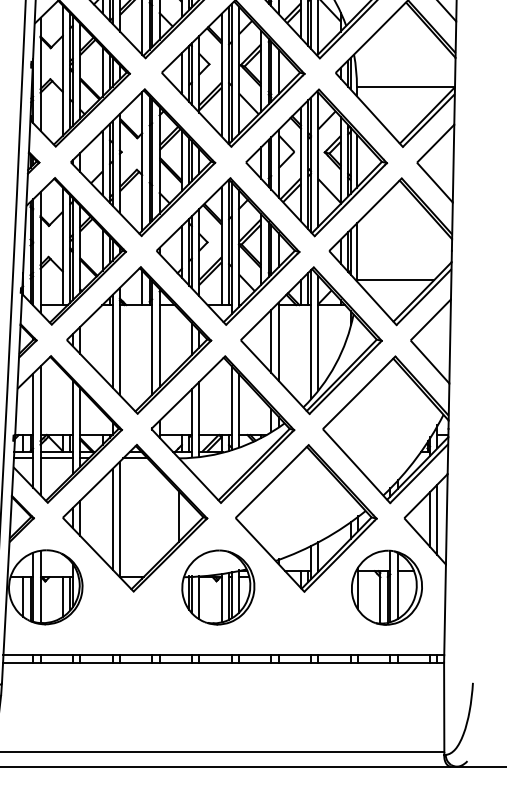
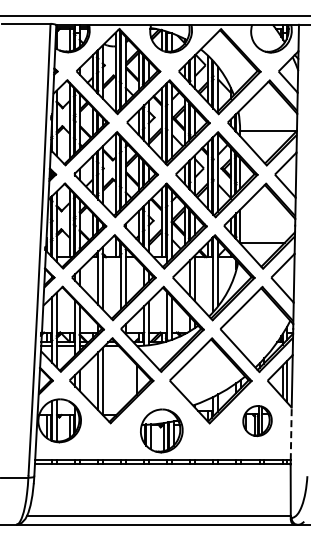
part: (217, 586) -> (161, 430), moved
part: (386, 586) -> (257, 420), size x0.7
line: (445, 609) -> (291, 433), solid -> dashed

